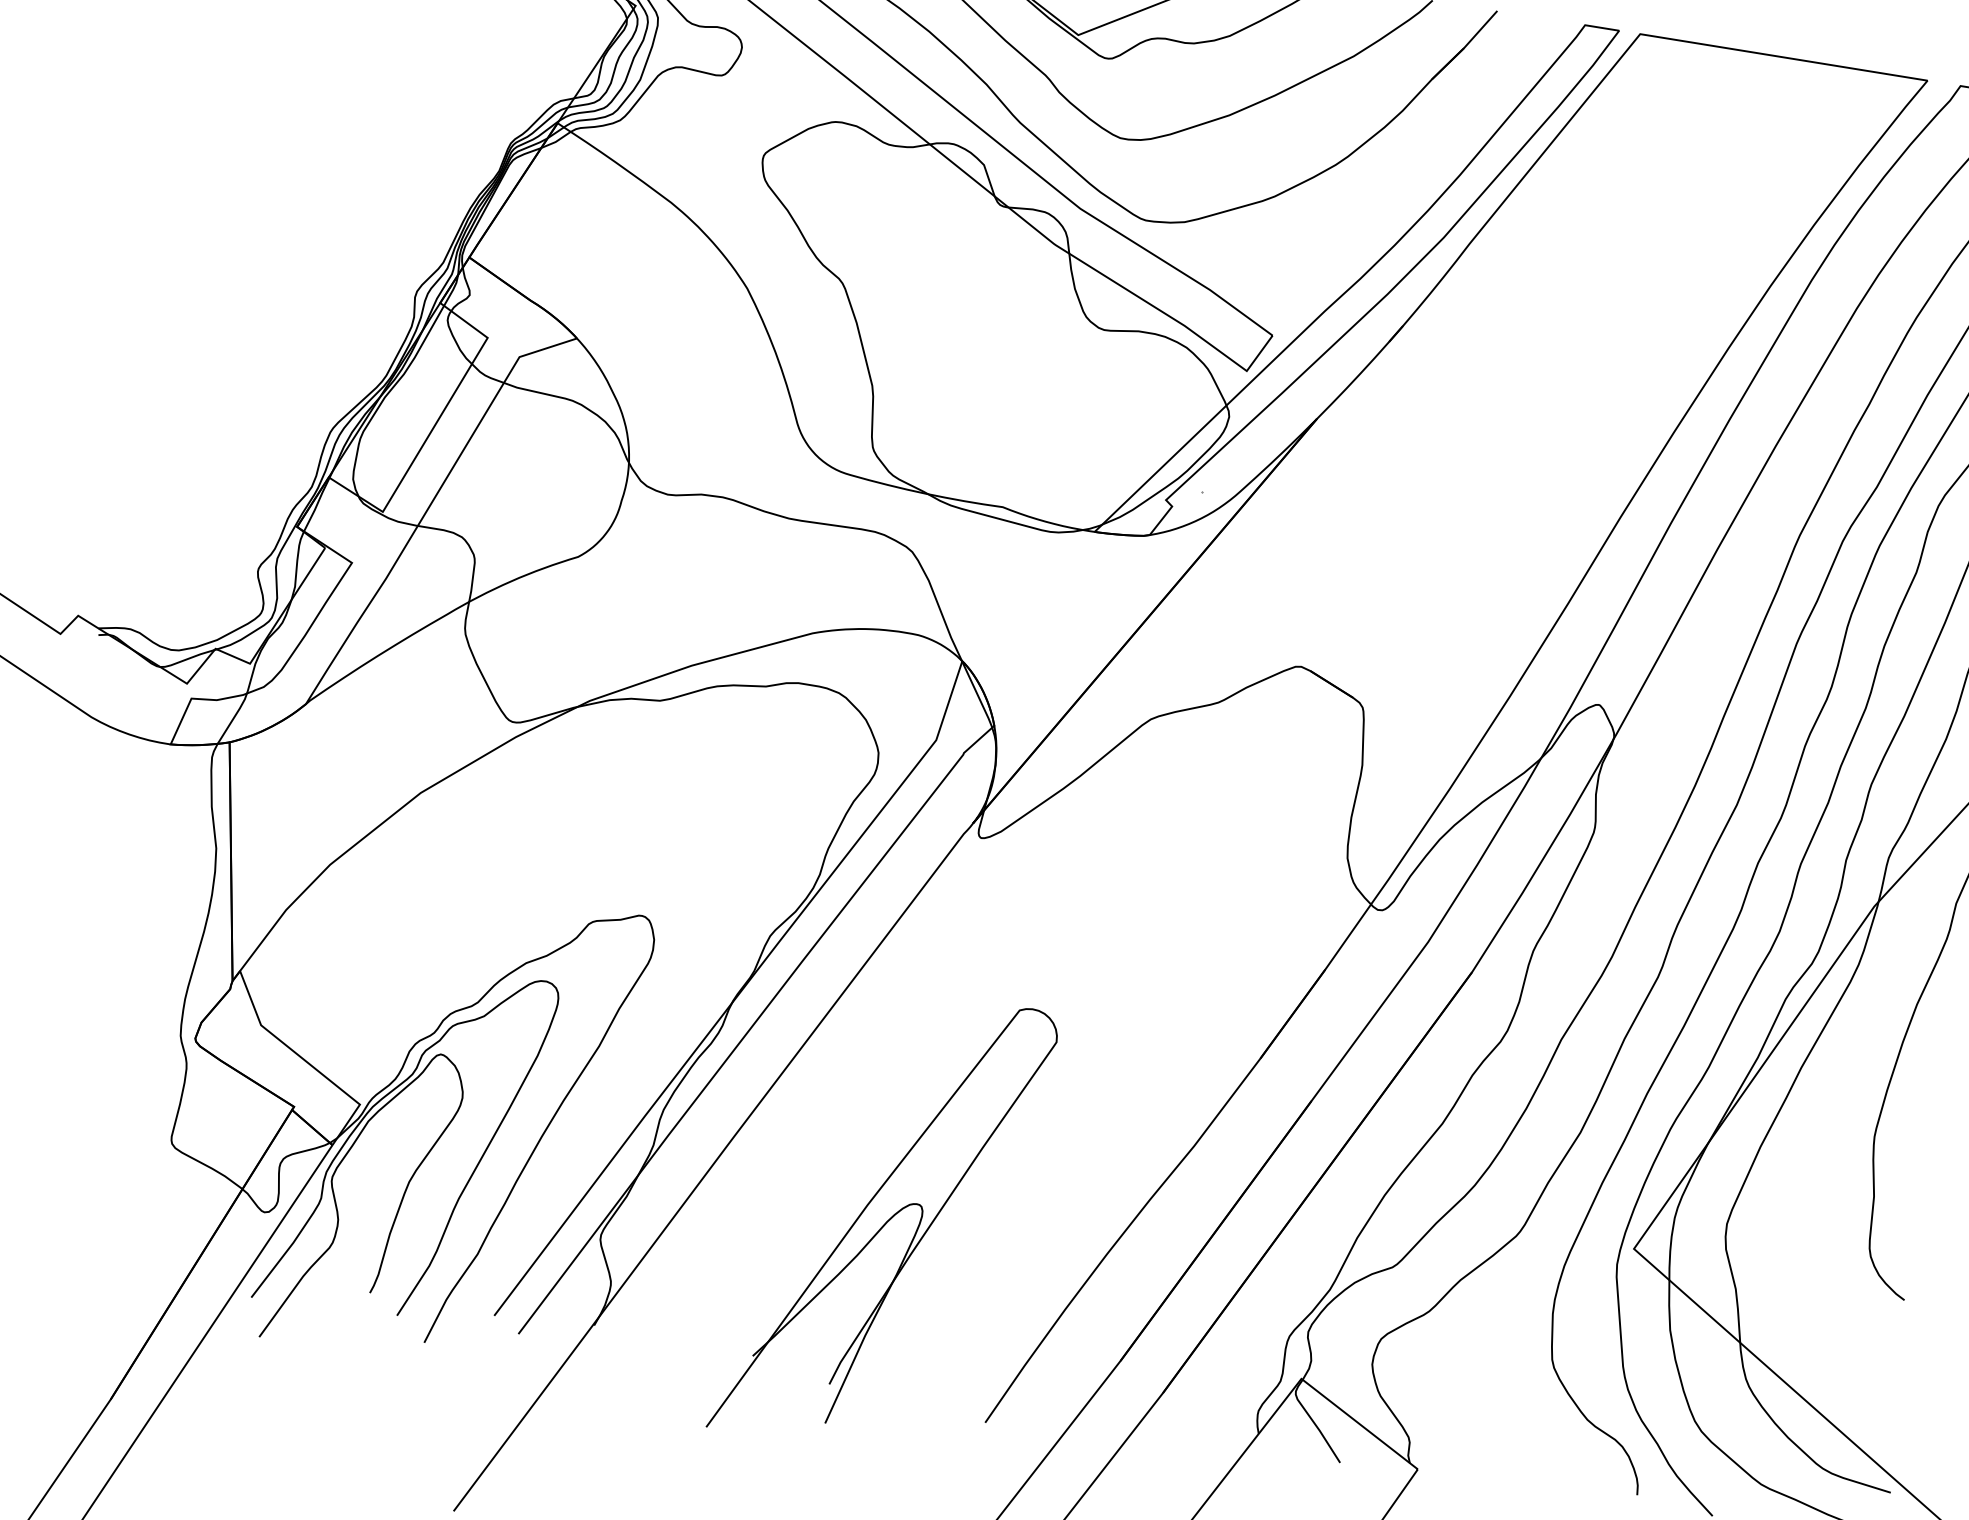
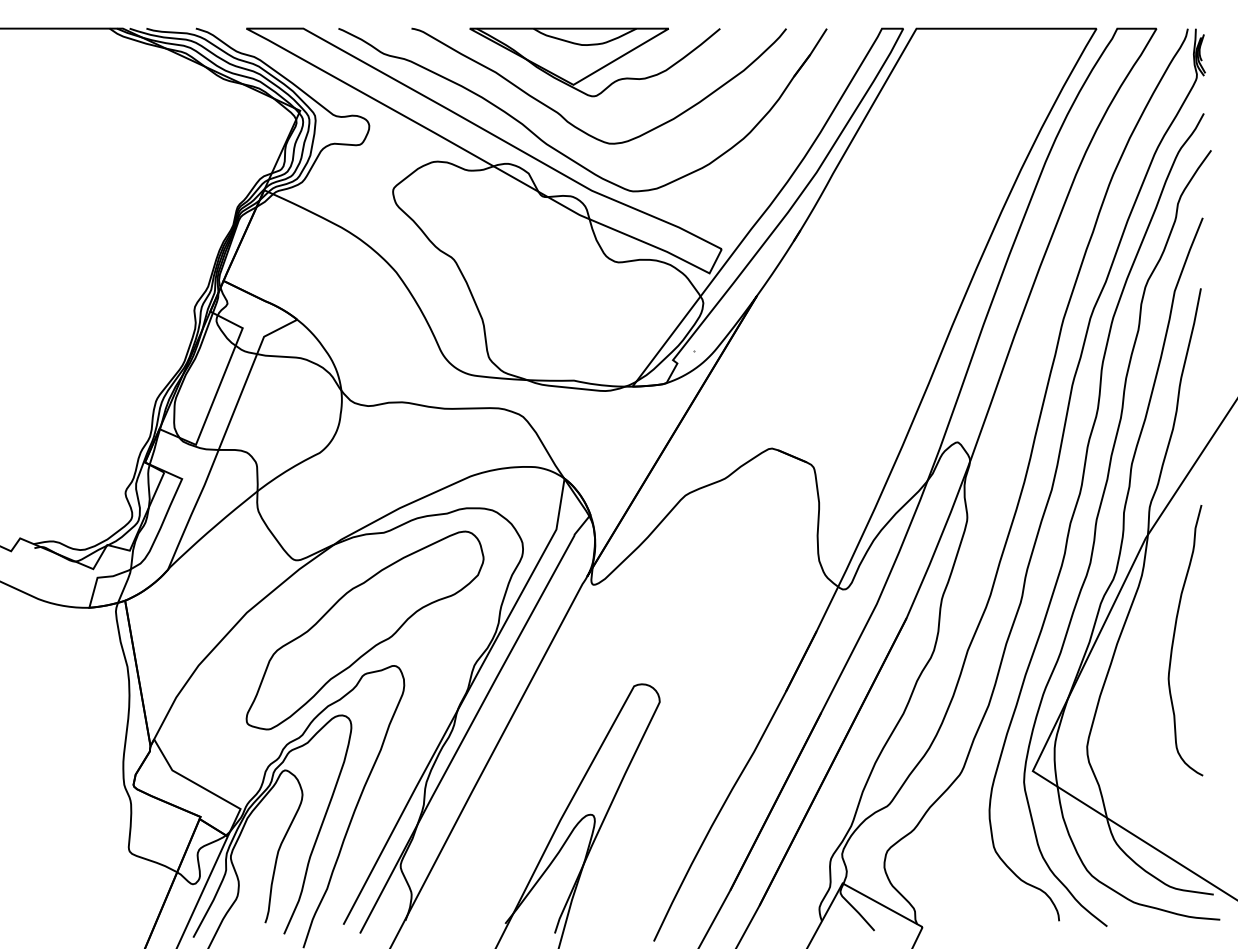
part: (603, 851) -> (364, 630), added

